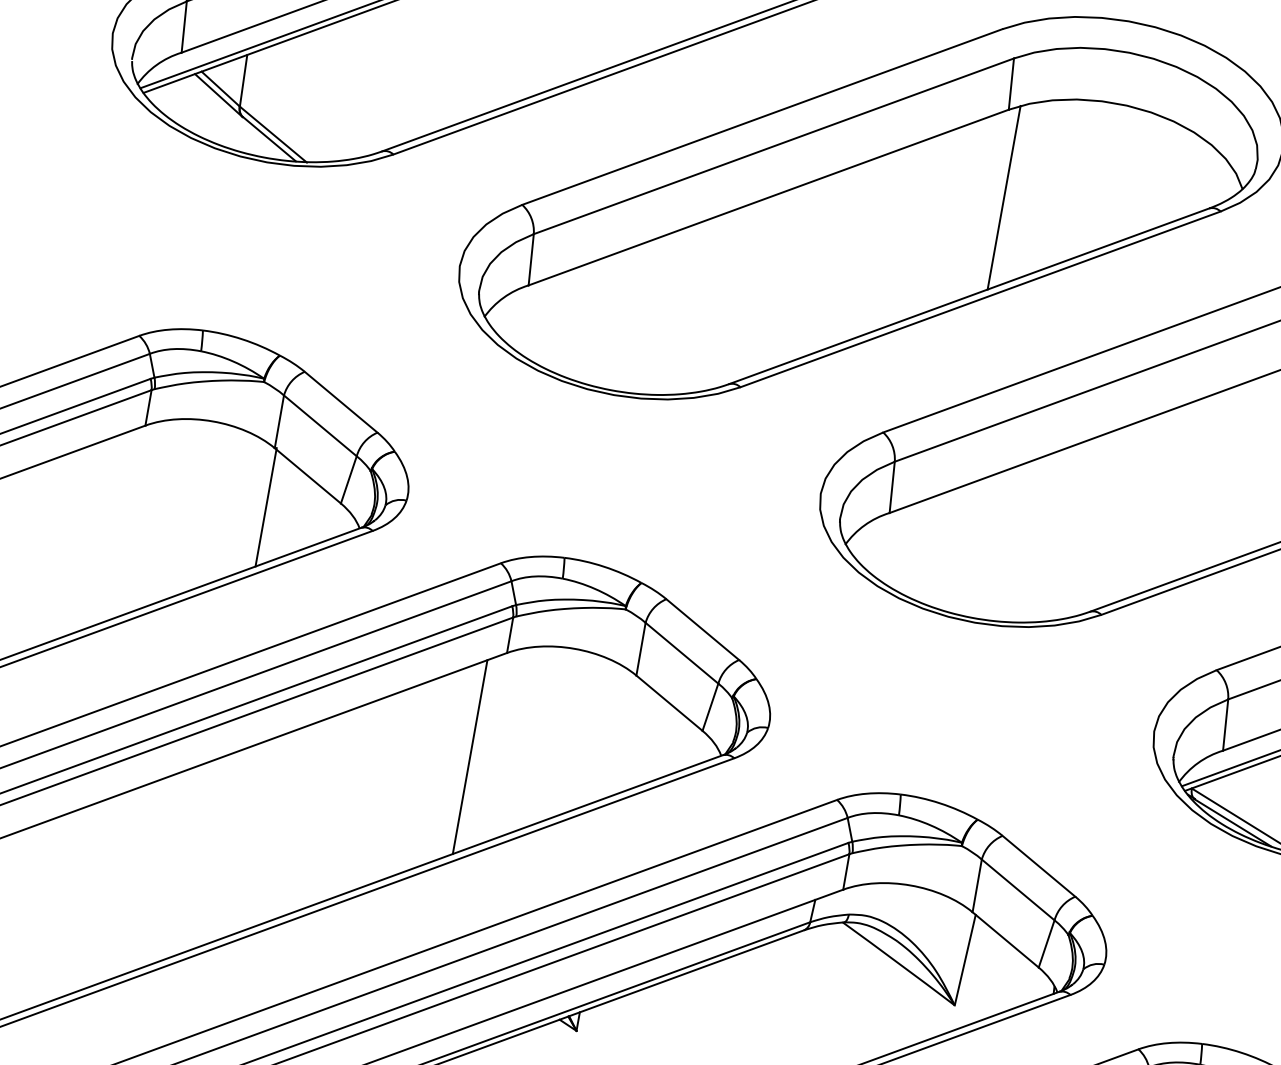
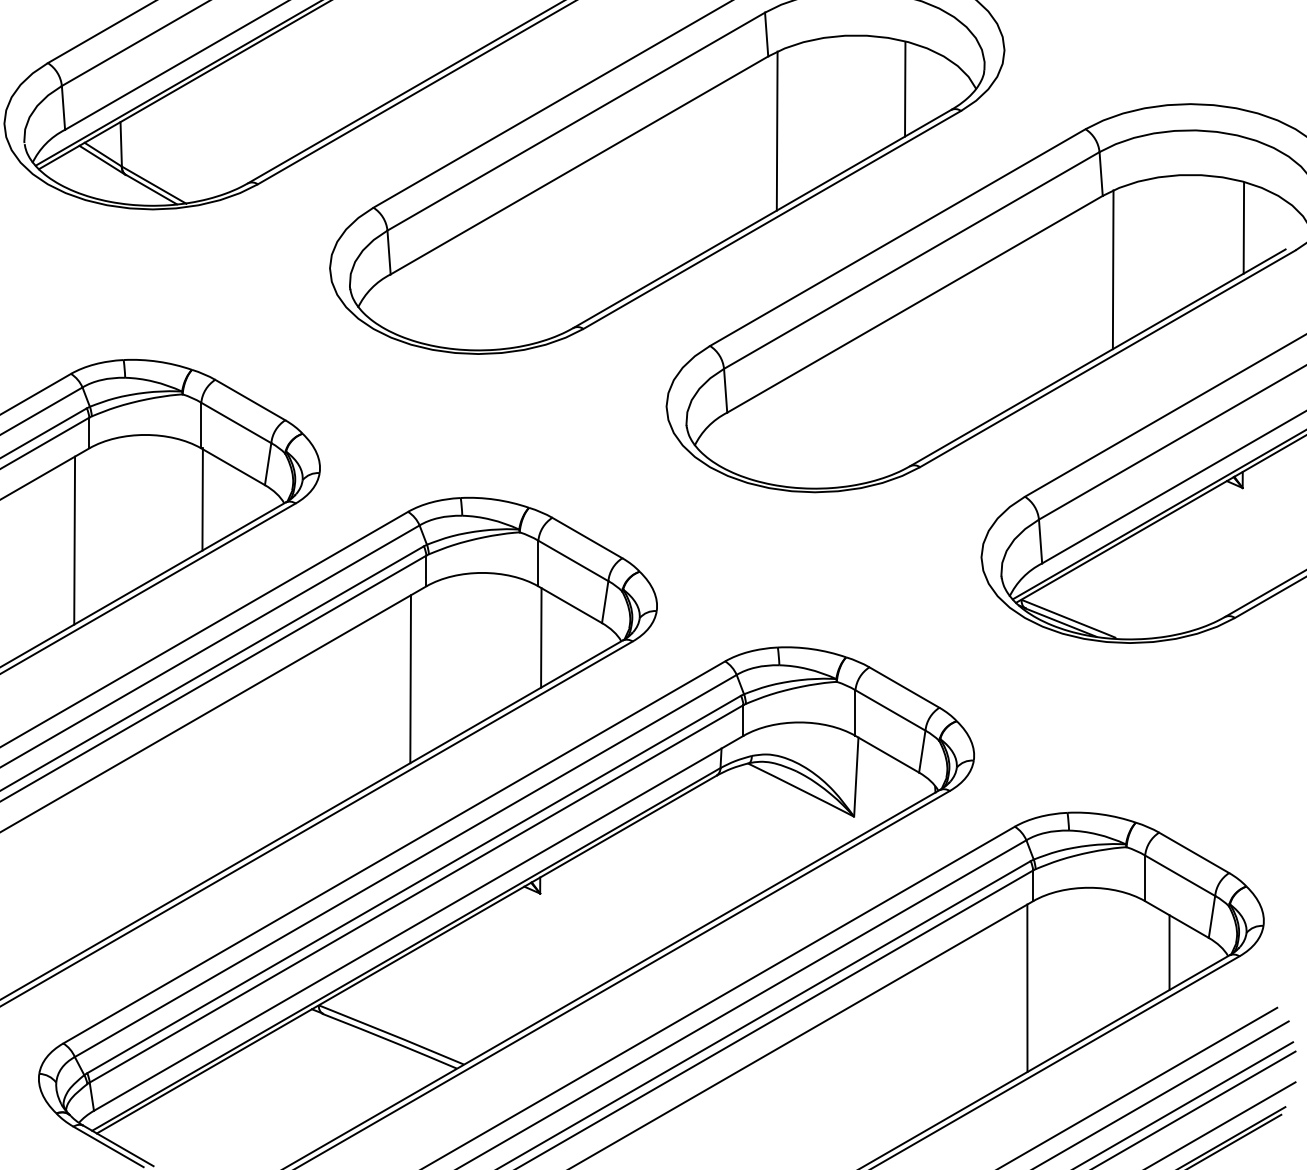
line: (1160, 175) -> (905, 89), added
line: (109, 529) -> (74, 540), added
line: (629, 735) -> (541, 637), added

